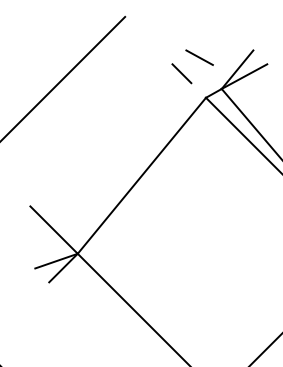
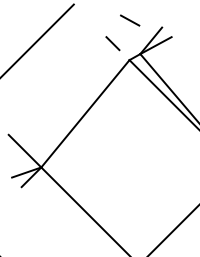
line: (200, 57) -> (130, 20), moved

